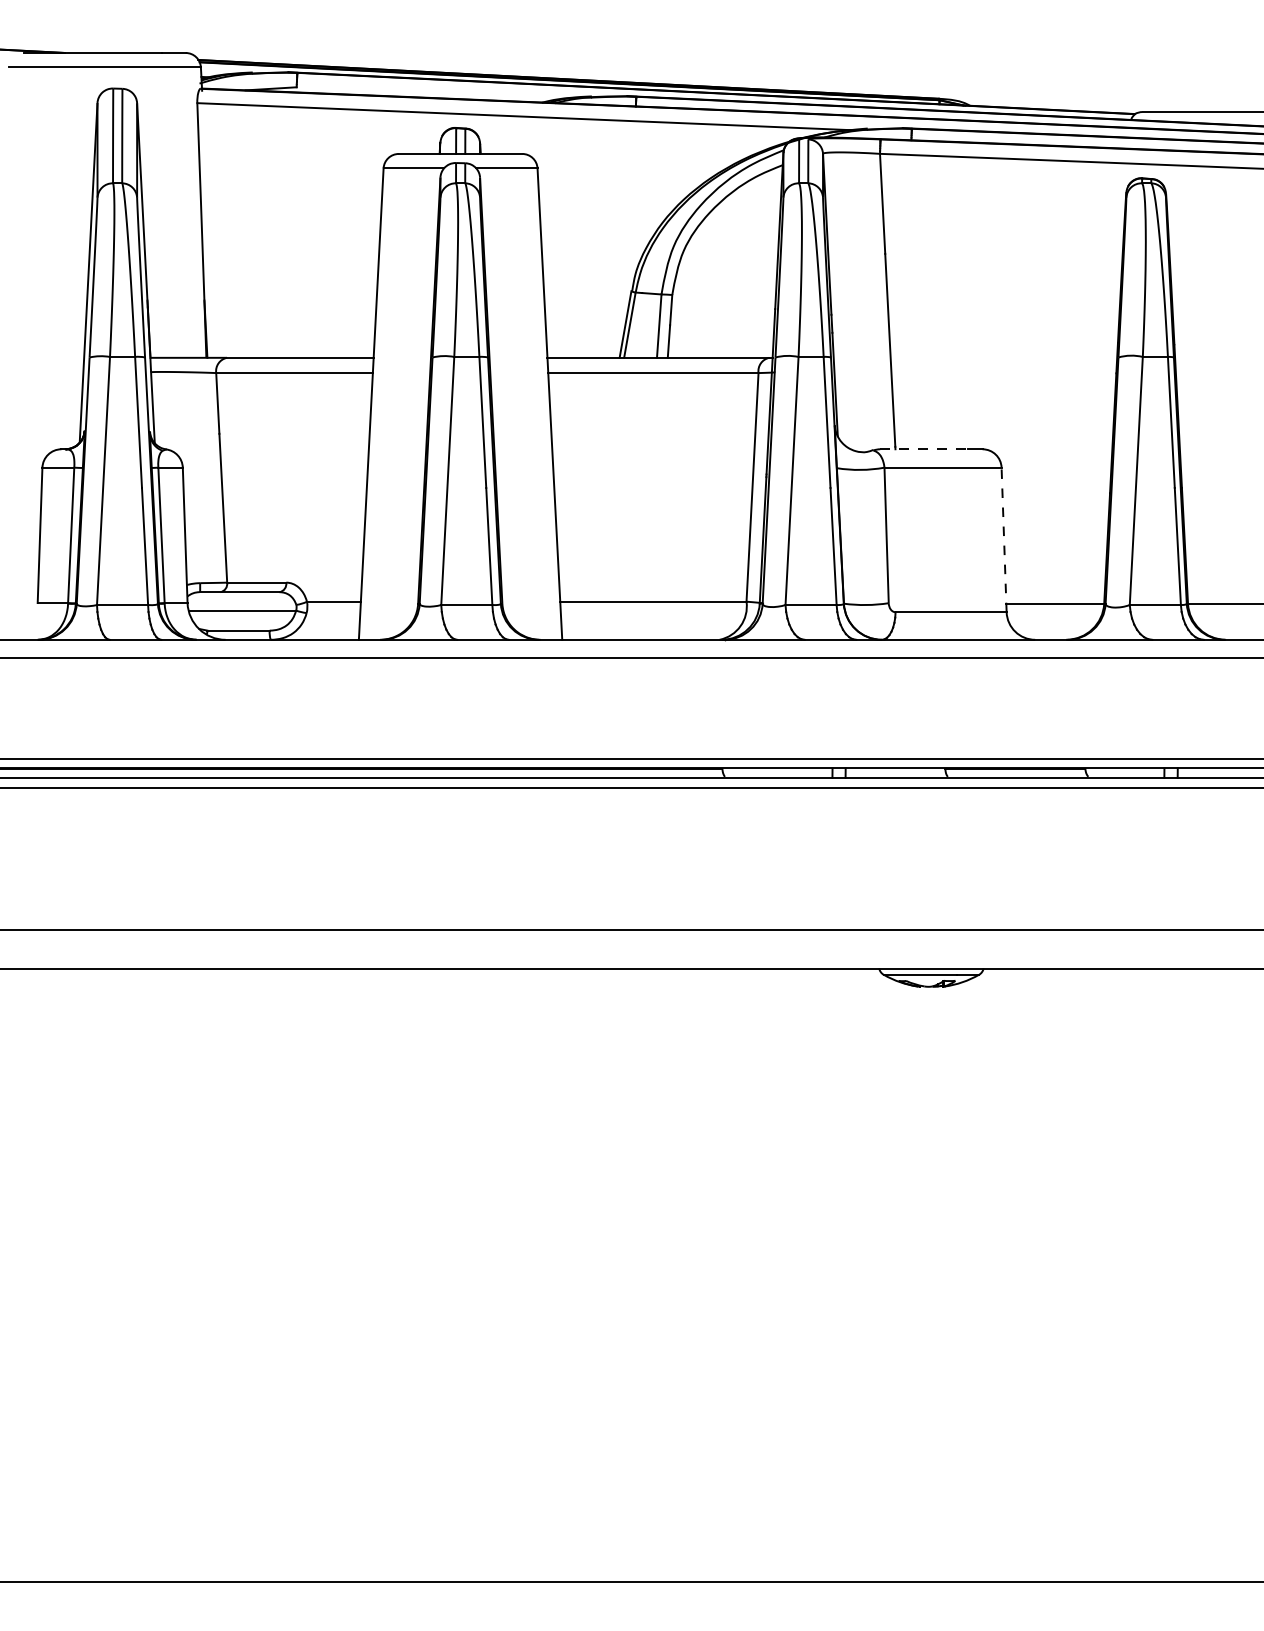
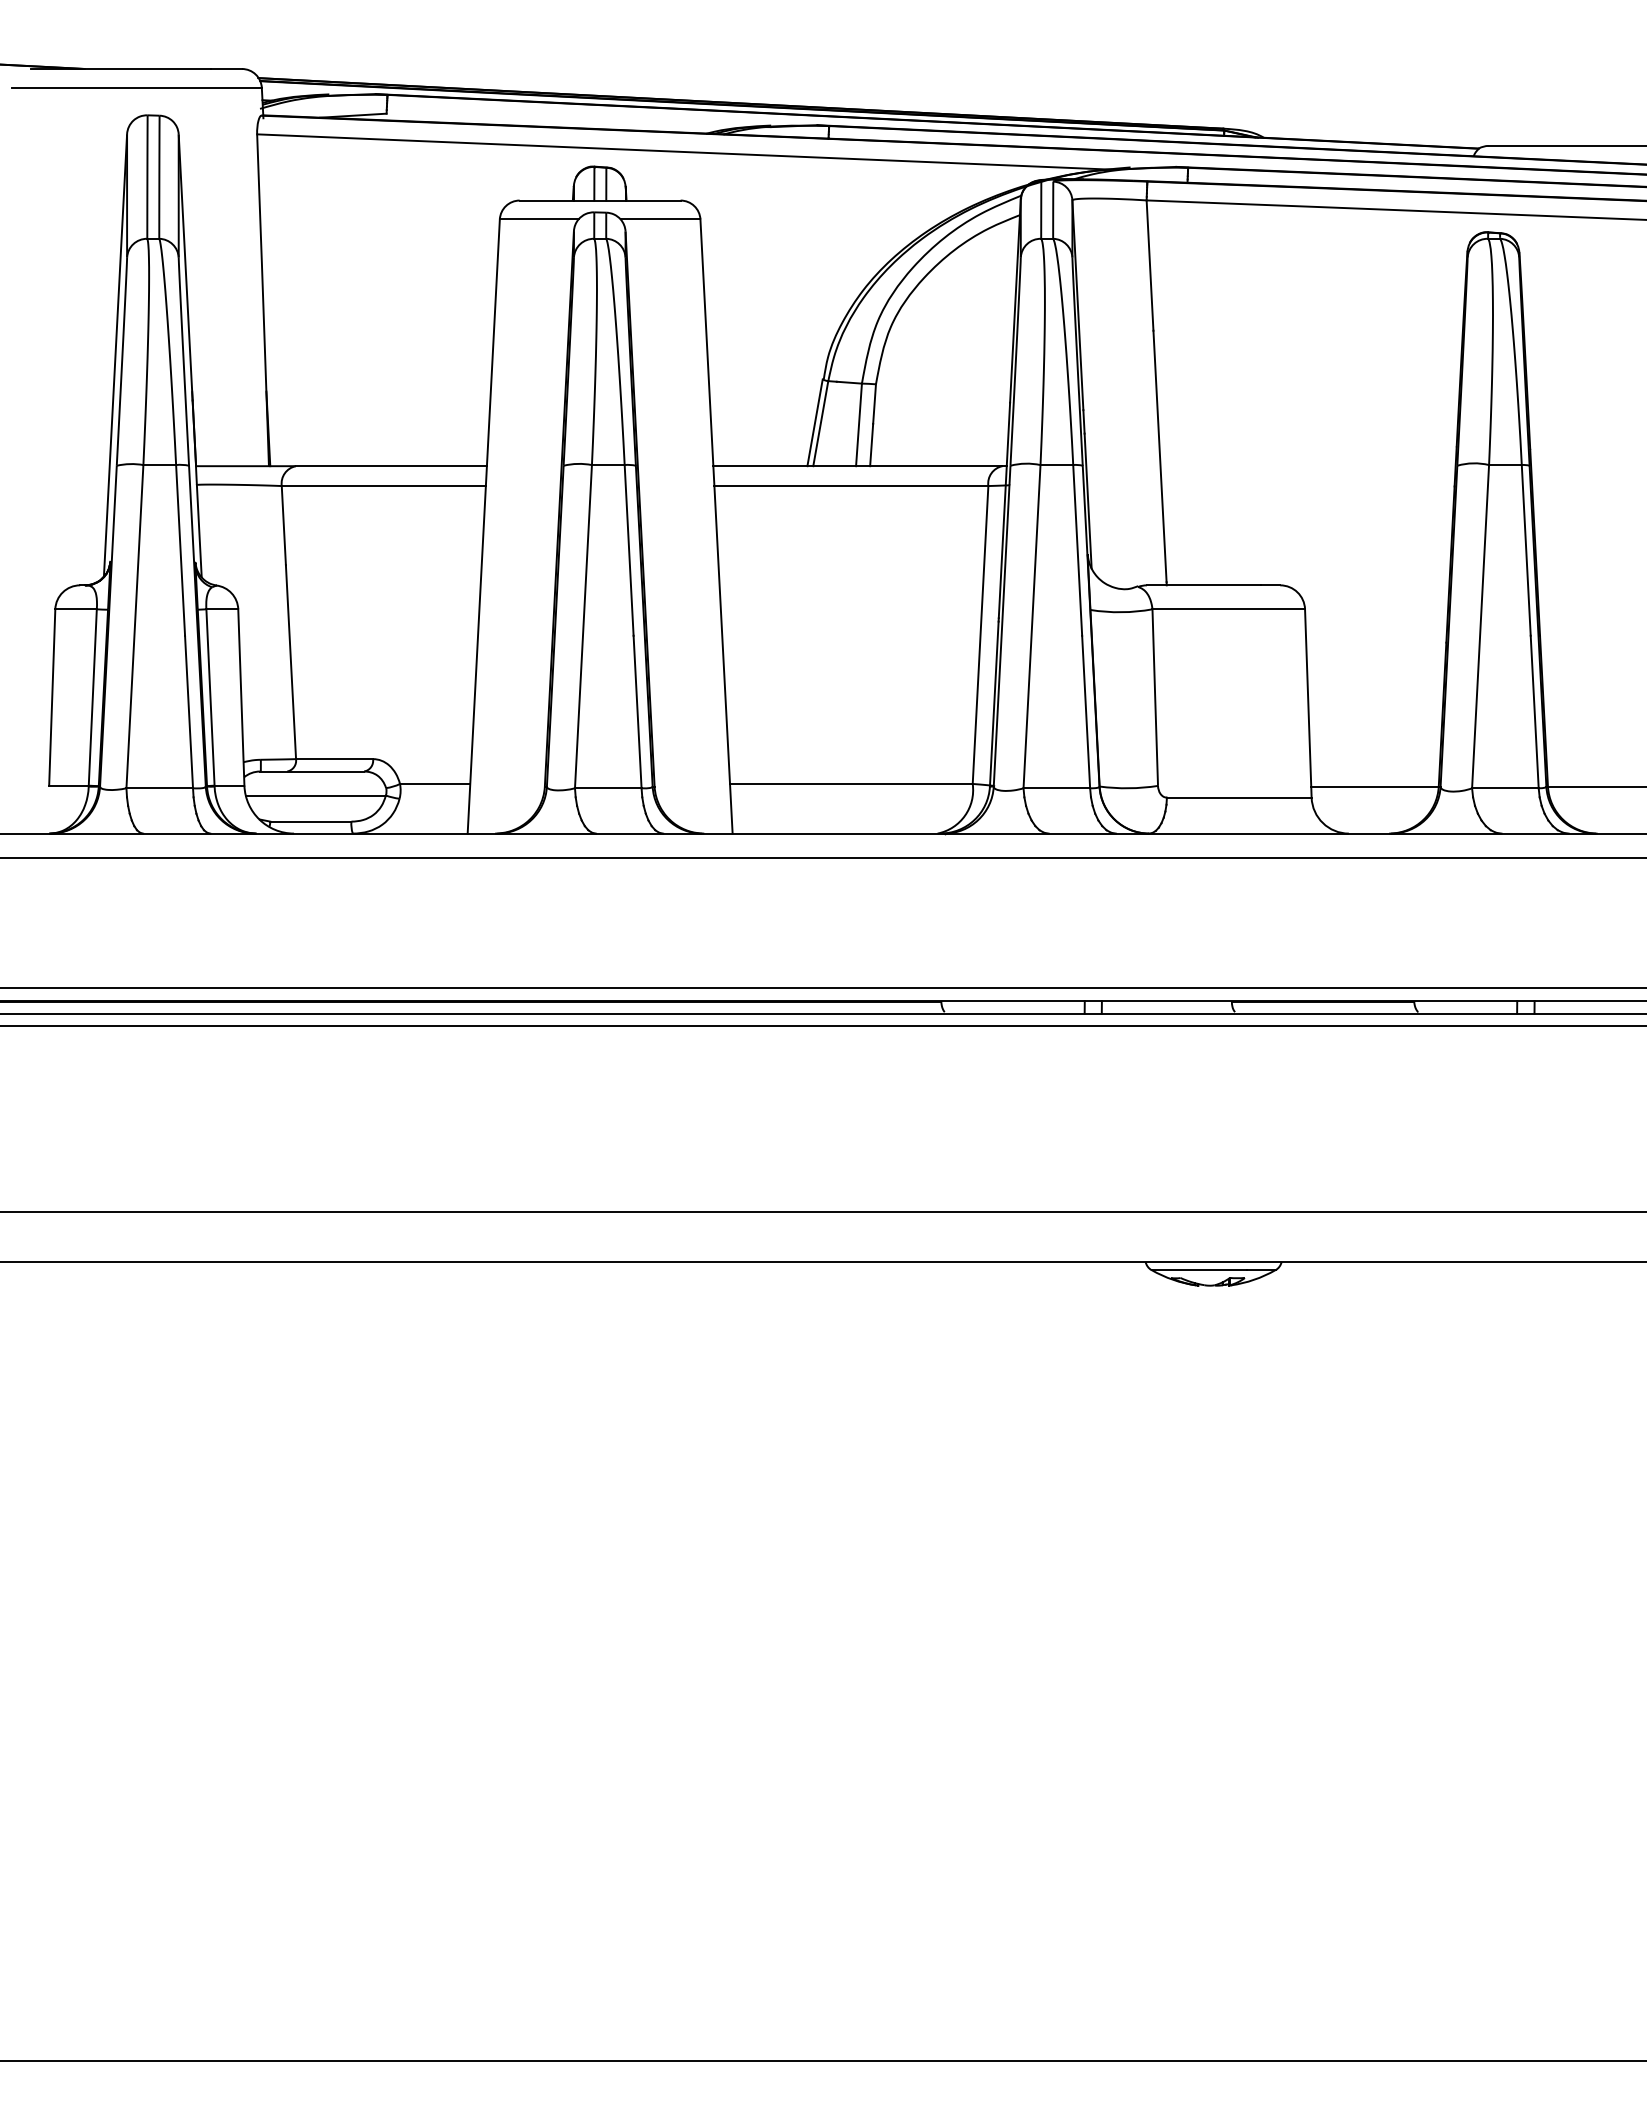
line: (923, 449) -> (1203, 585), dashed -> solid
line: (1004, 539) -> (1308, 703), dashed -> solid

